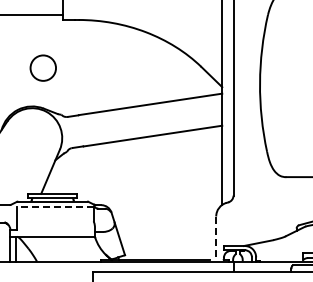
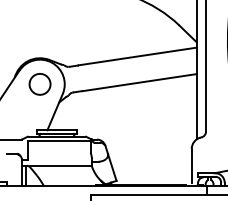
circle: (42, 67) -> (39, 83), moved
line: (55, 207) -> (59, 141), dashed -> solid
line: (216, 236) -> (191, 165), dashed -> solid

